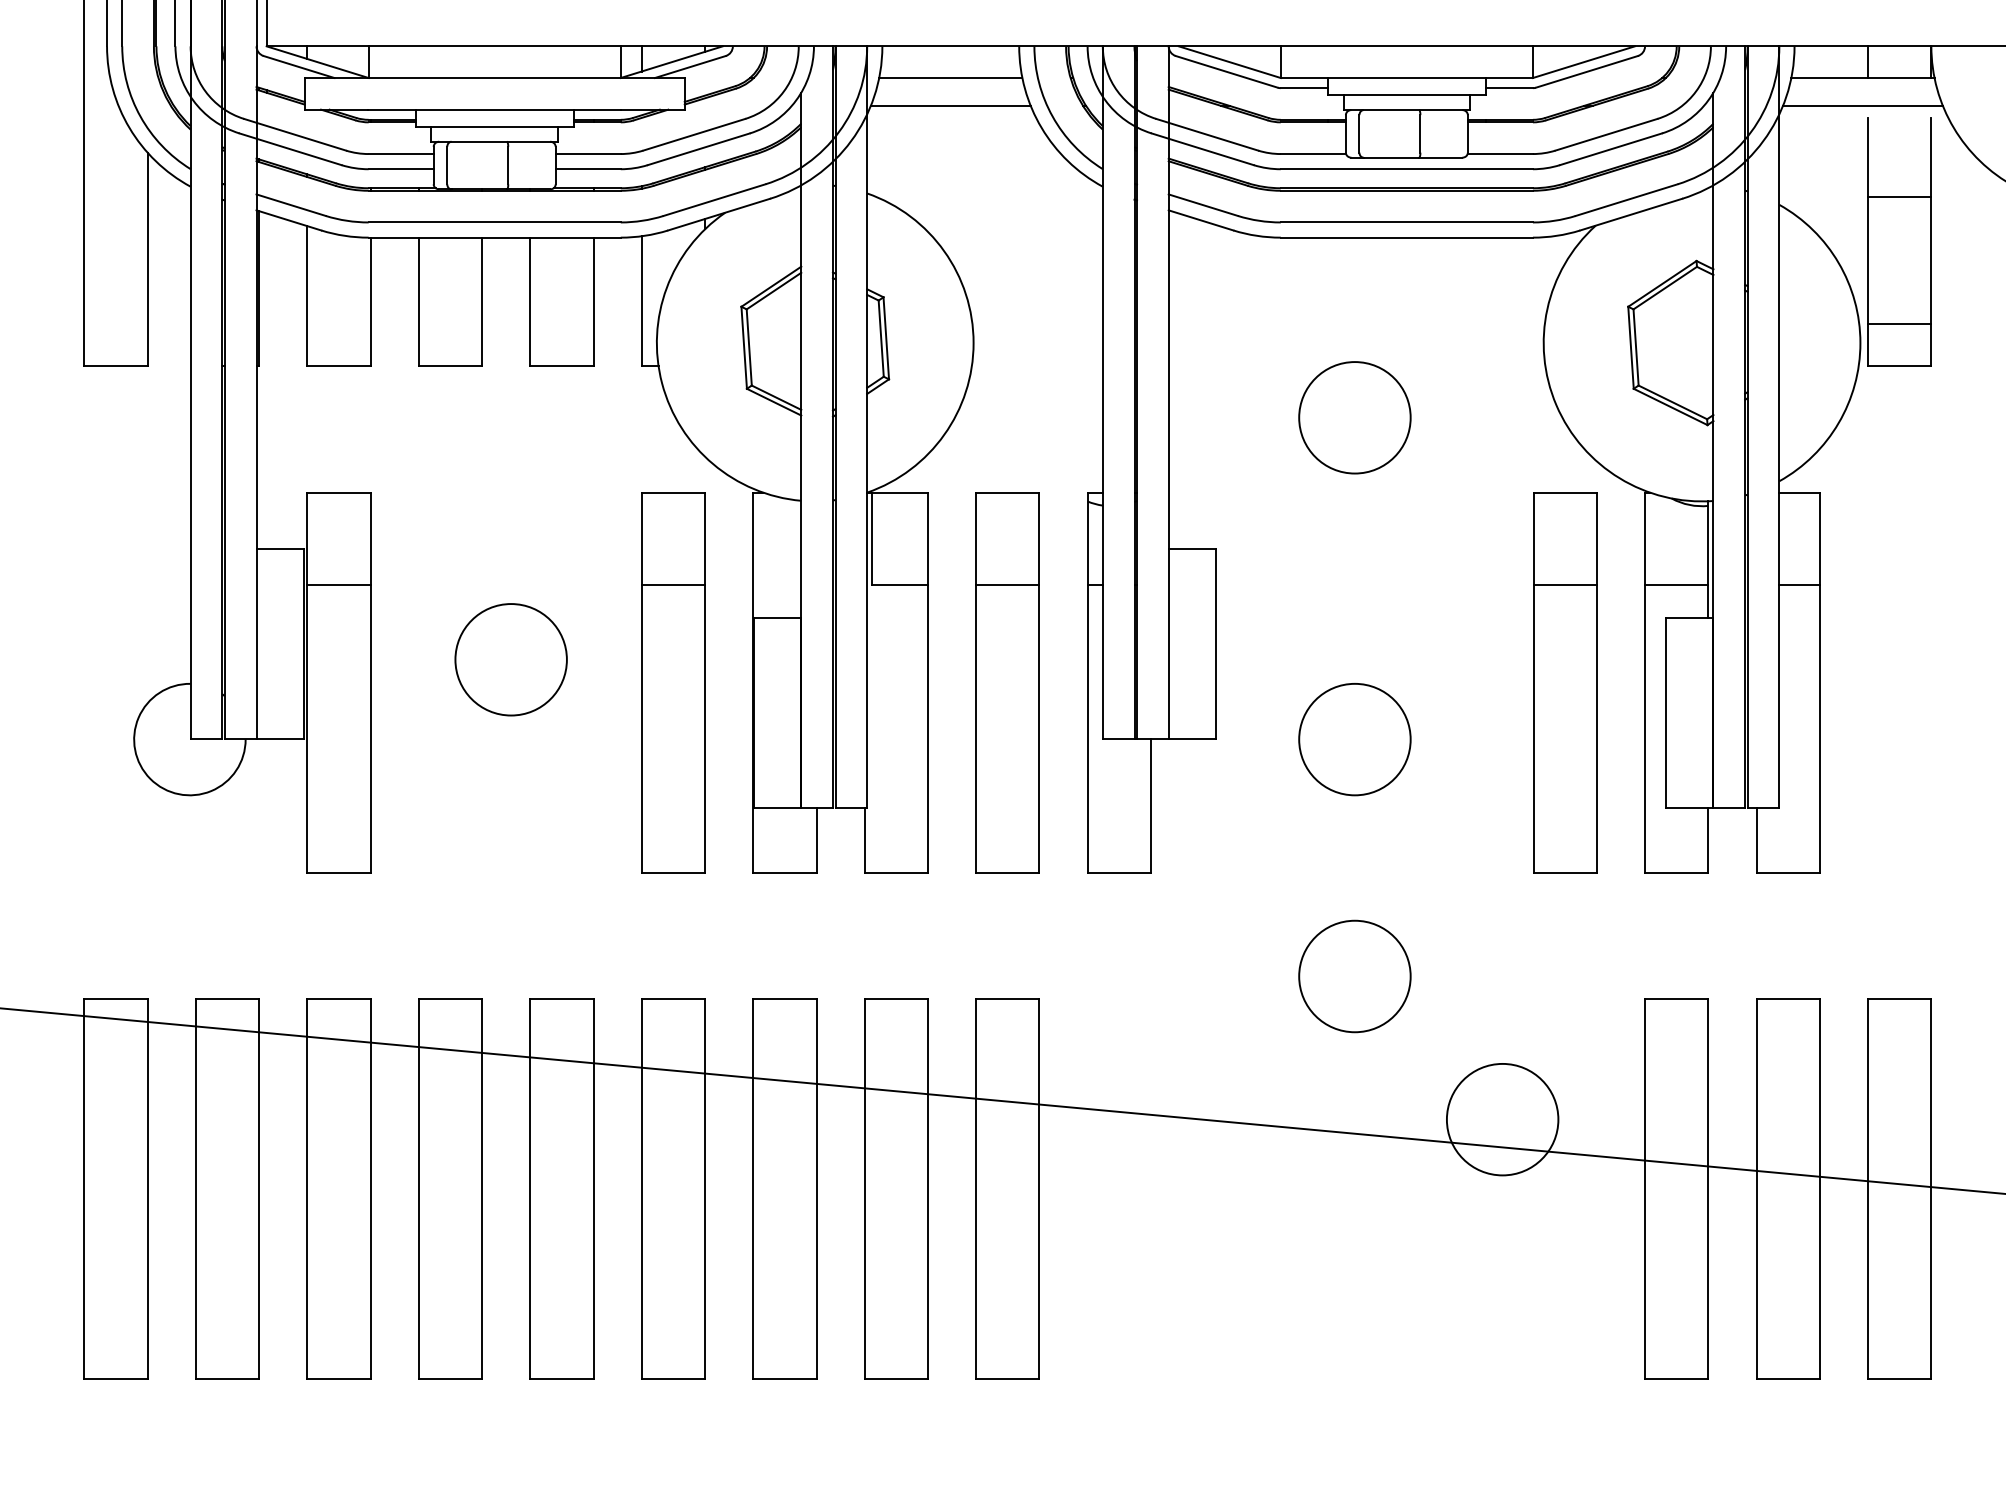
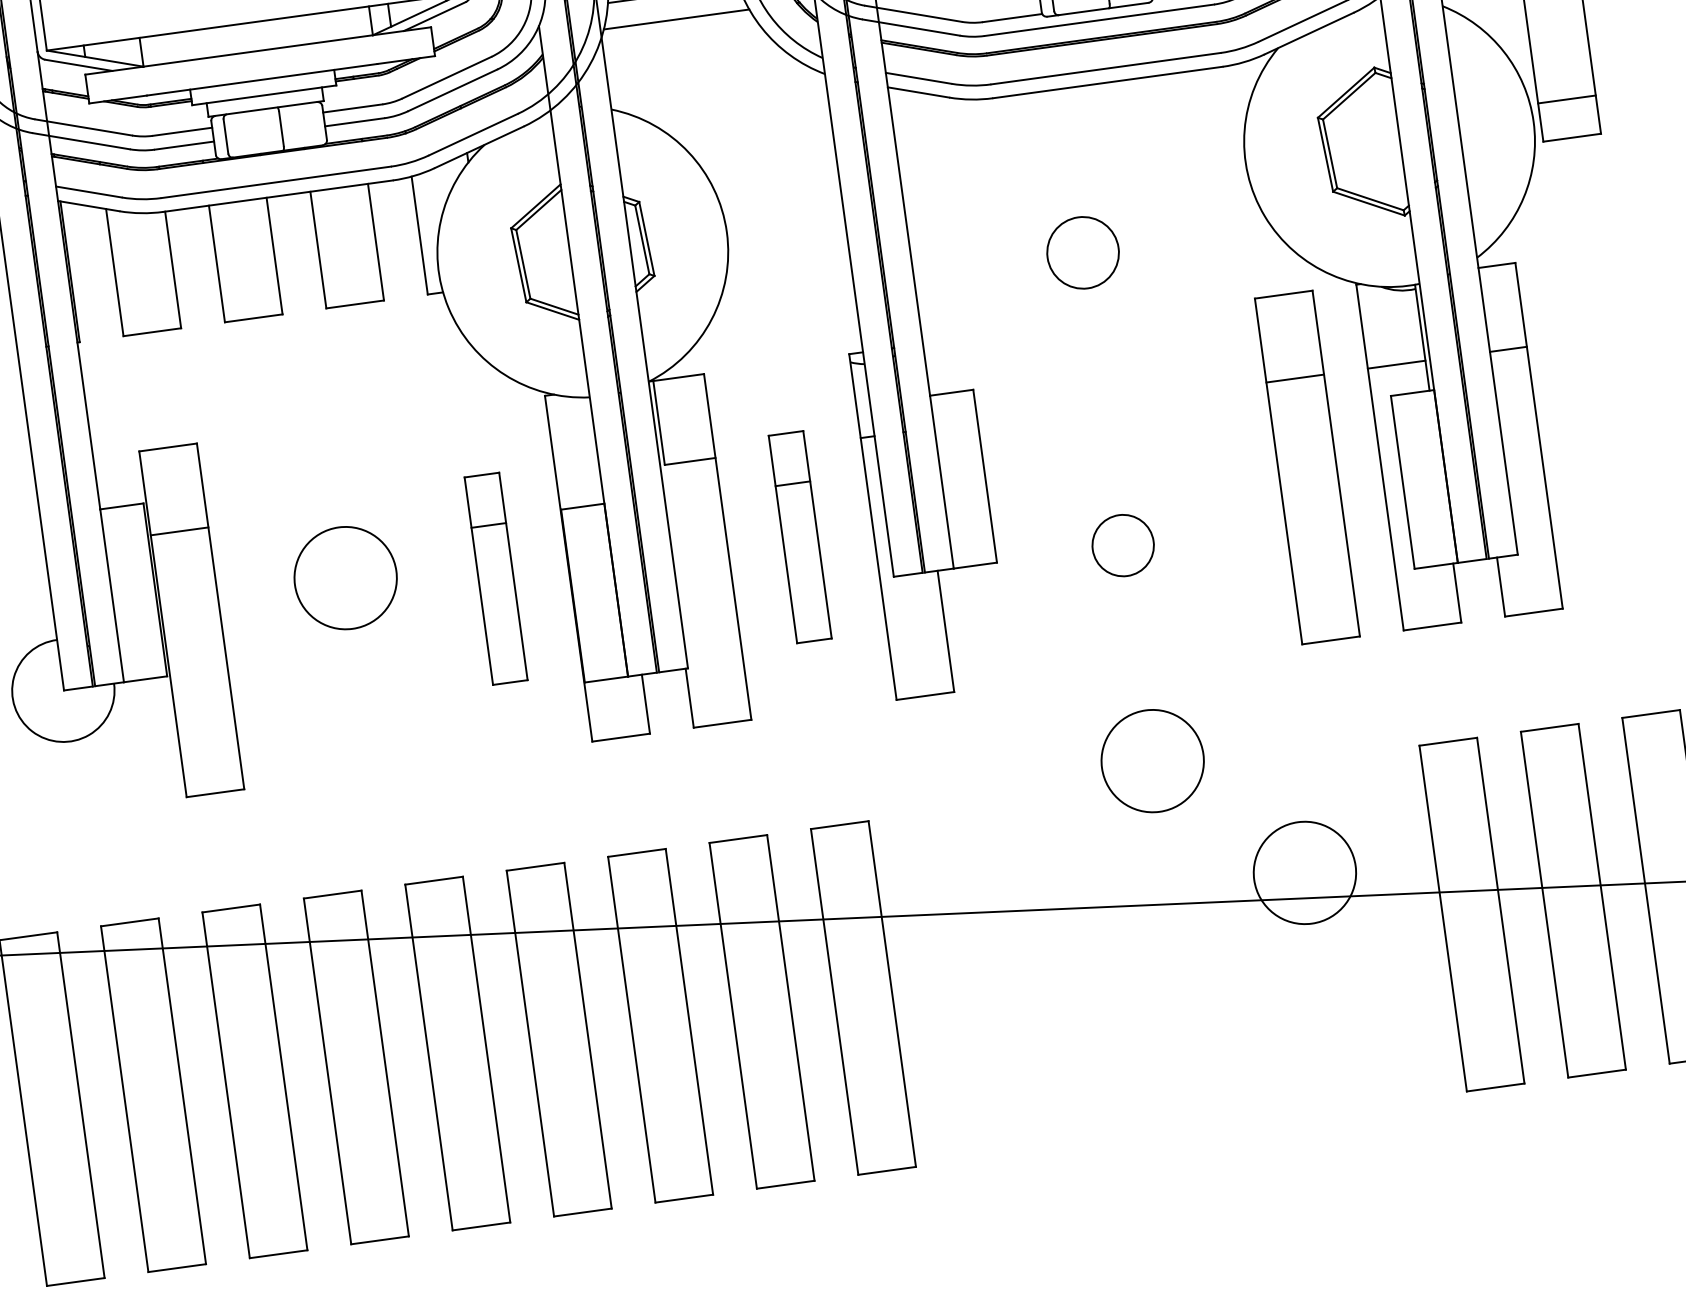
circle: (1354, 417) -> (1082, 252), size x0.7
part: (673, 682) -> (496, 578), size x0.6
part: (1007, 682) -> (800, 536), size x0.6
circle: (1354, 739) -> (1122, 545), size x0.6

